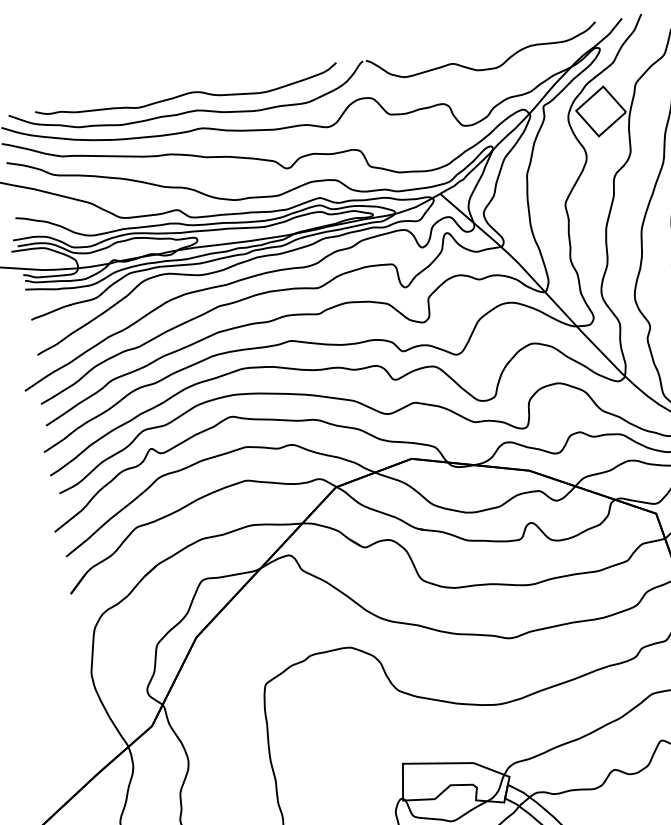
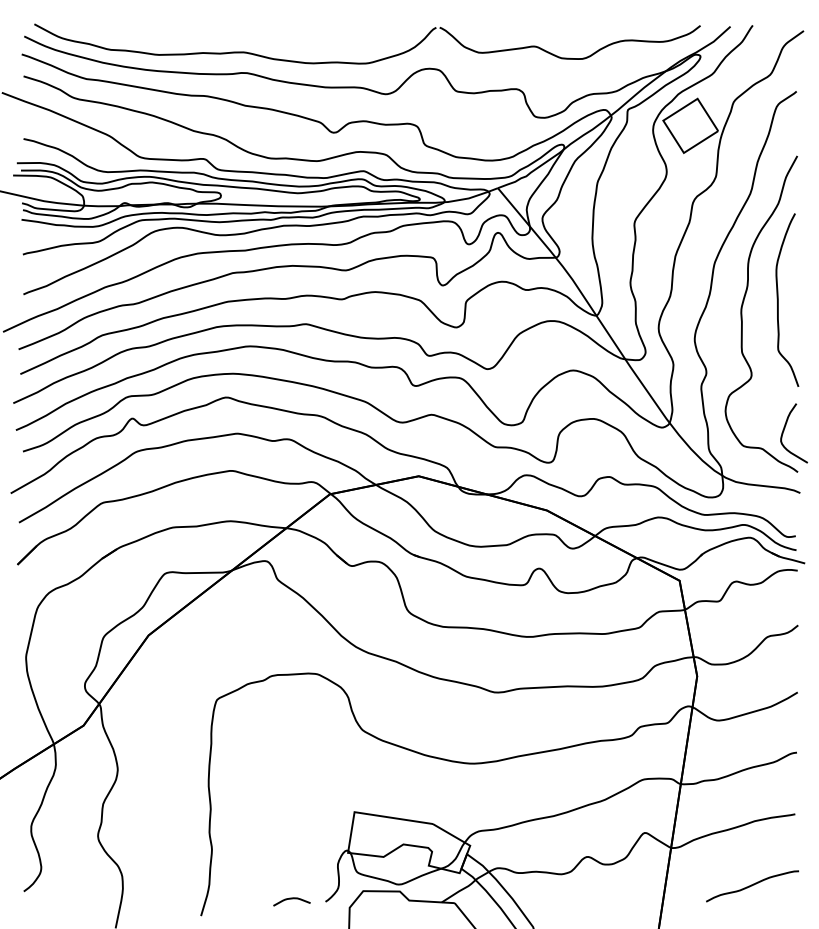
curve: (186, 95) -> (234, 33), removed

